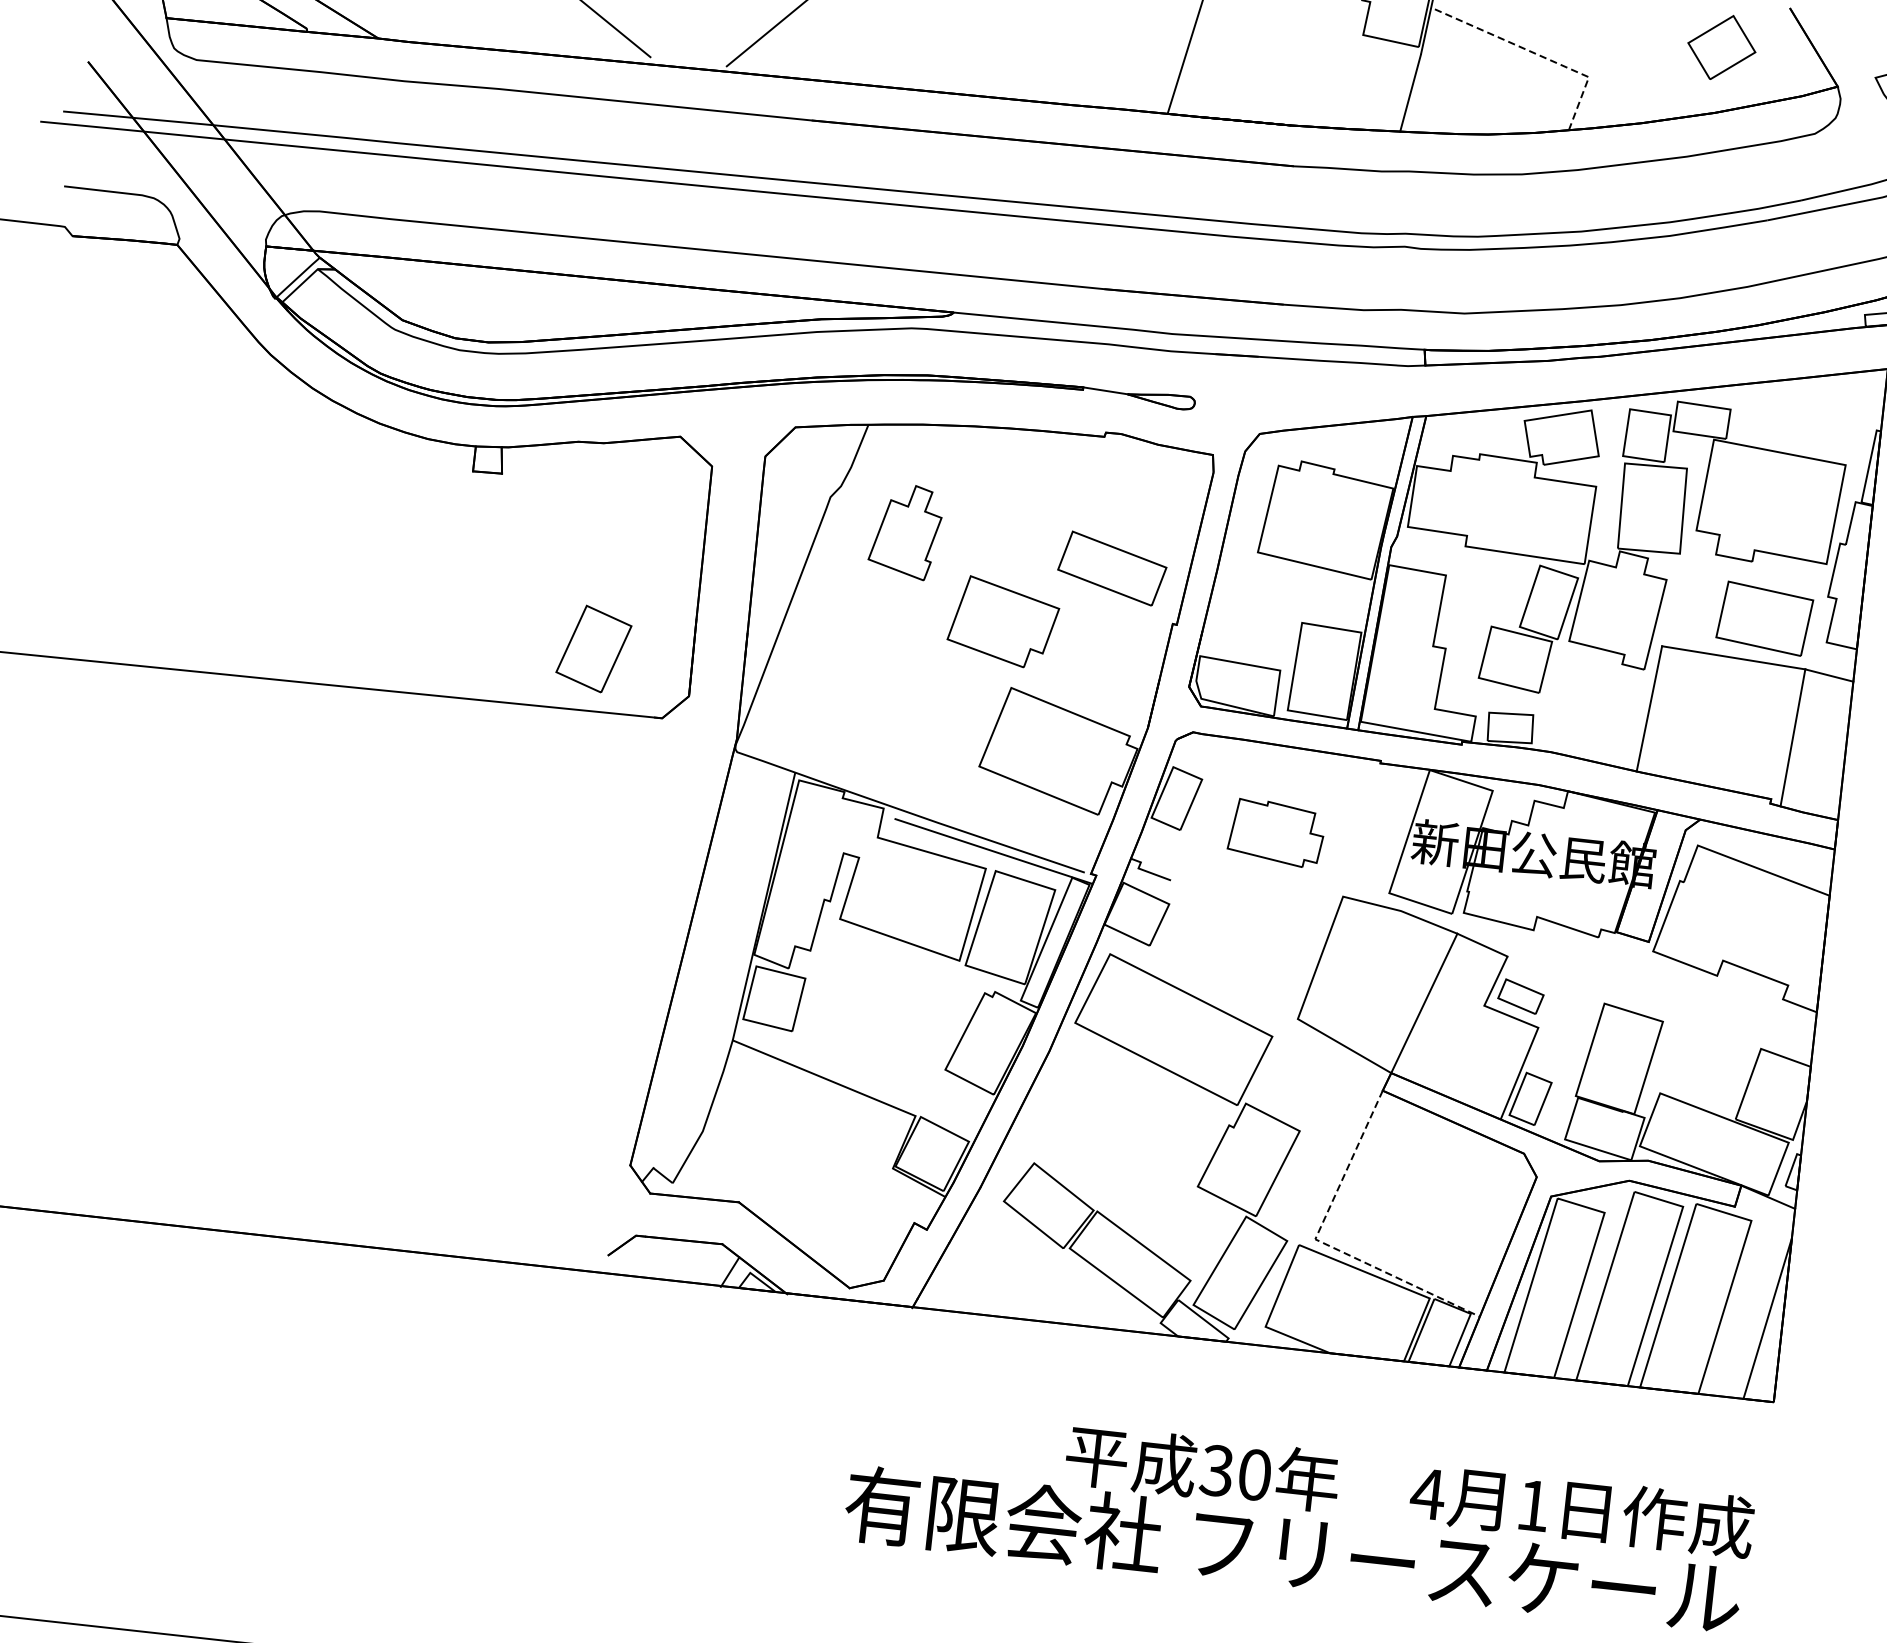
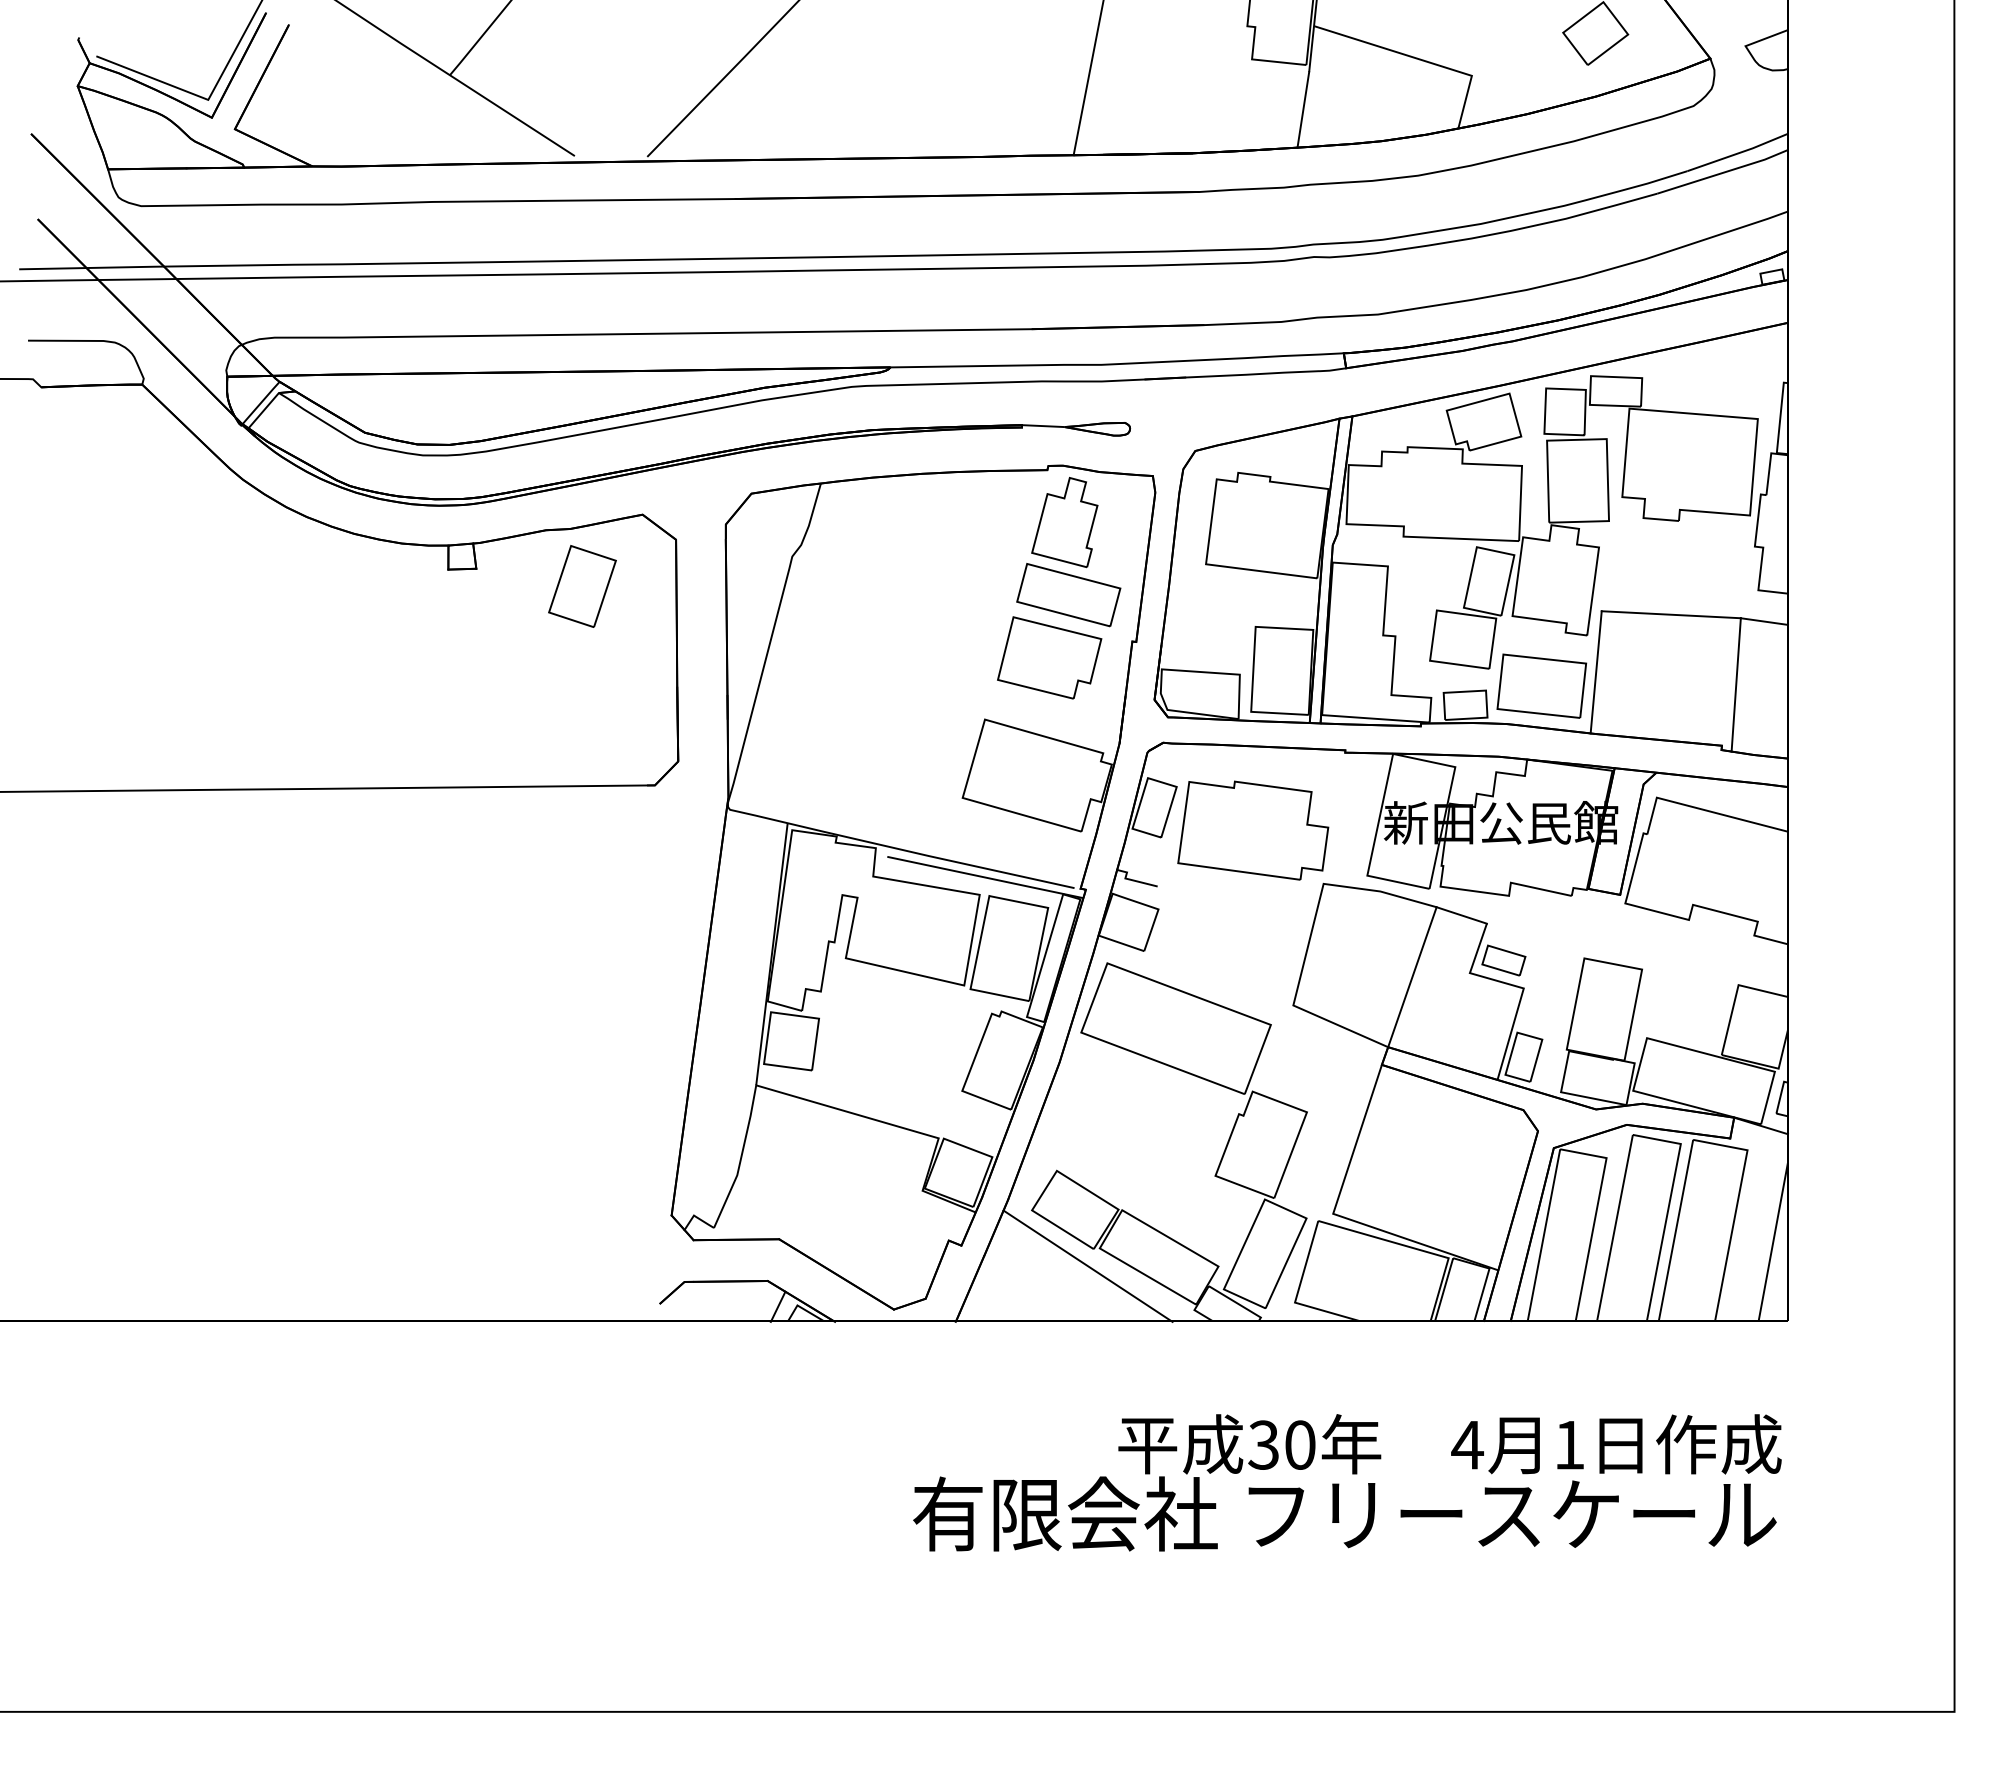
line: (1536, 54) -> (1419, 59), dashed -> solid
part: (905, 531) -> (1064, 522), moved
part: (1764, 618) -> (1541, 685), moved
part: (1003, 621) -> (1049, 657), moved
part: (593, 649) -> (582, 586), moved
part: (1276, 833) -> (1253, 830), size x1.67
line: (1323, 1243) -> (1341, 1216), dashed -> solid
line: (1055, 1264) -> (1087, 1265), added

